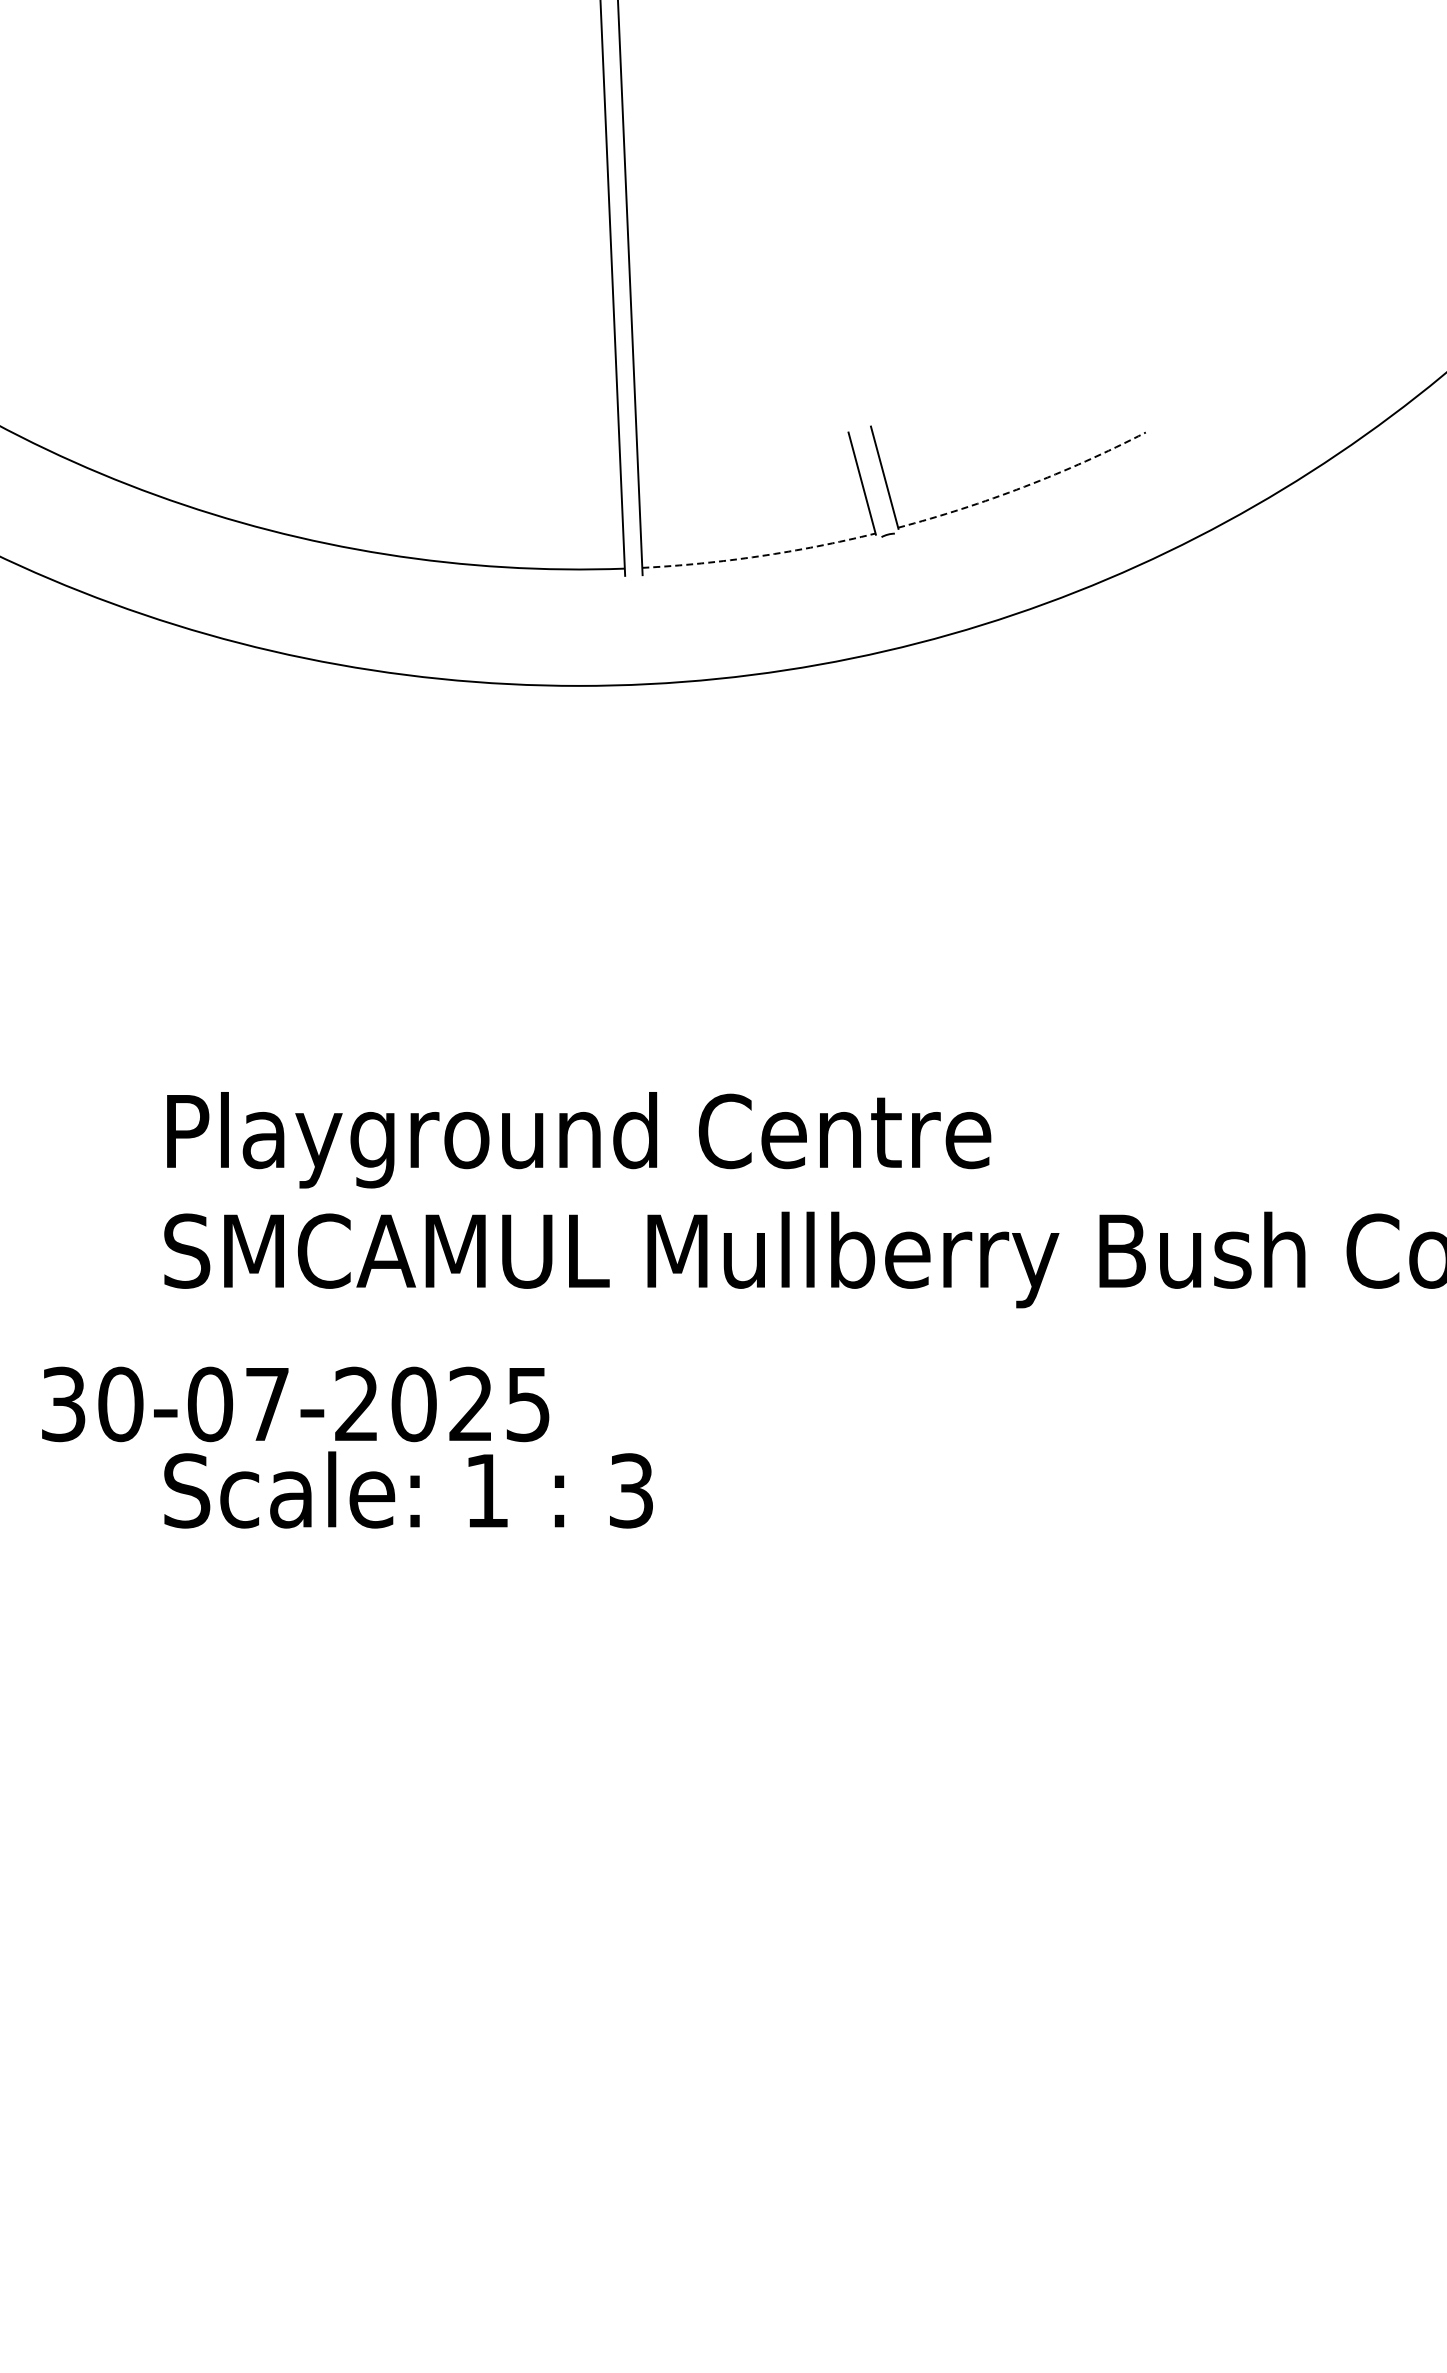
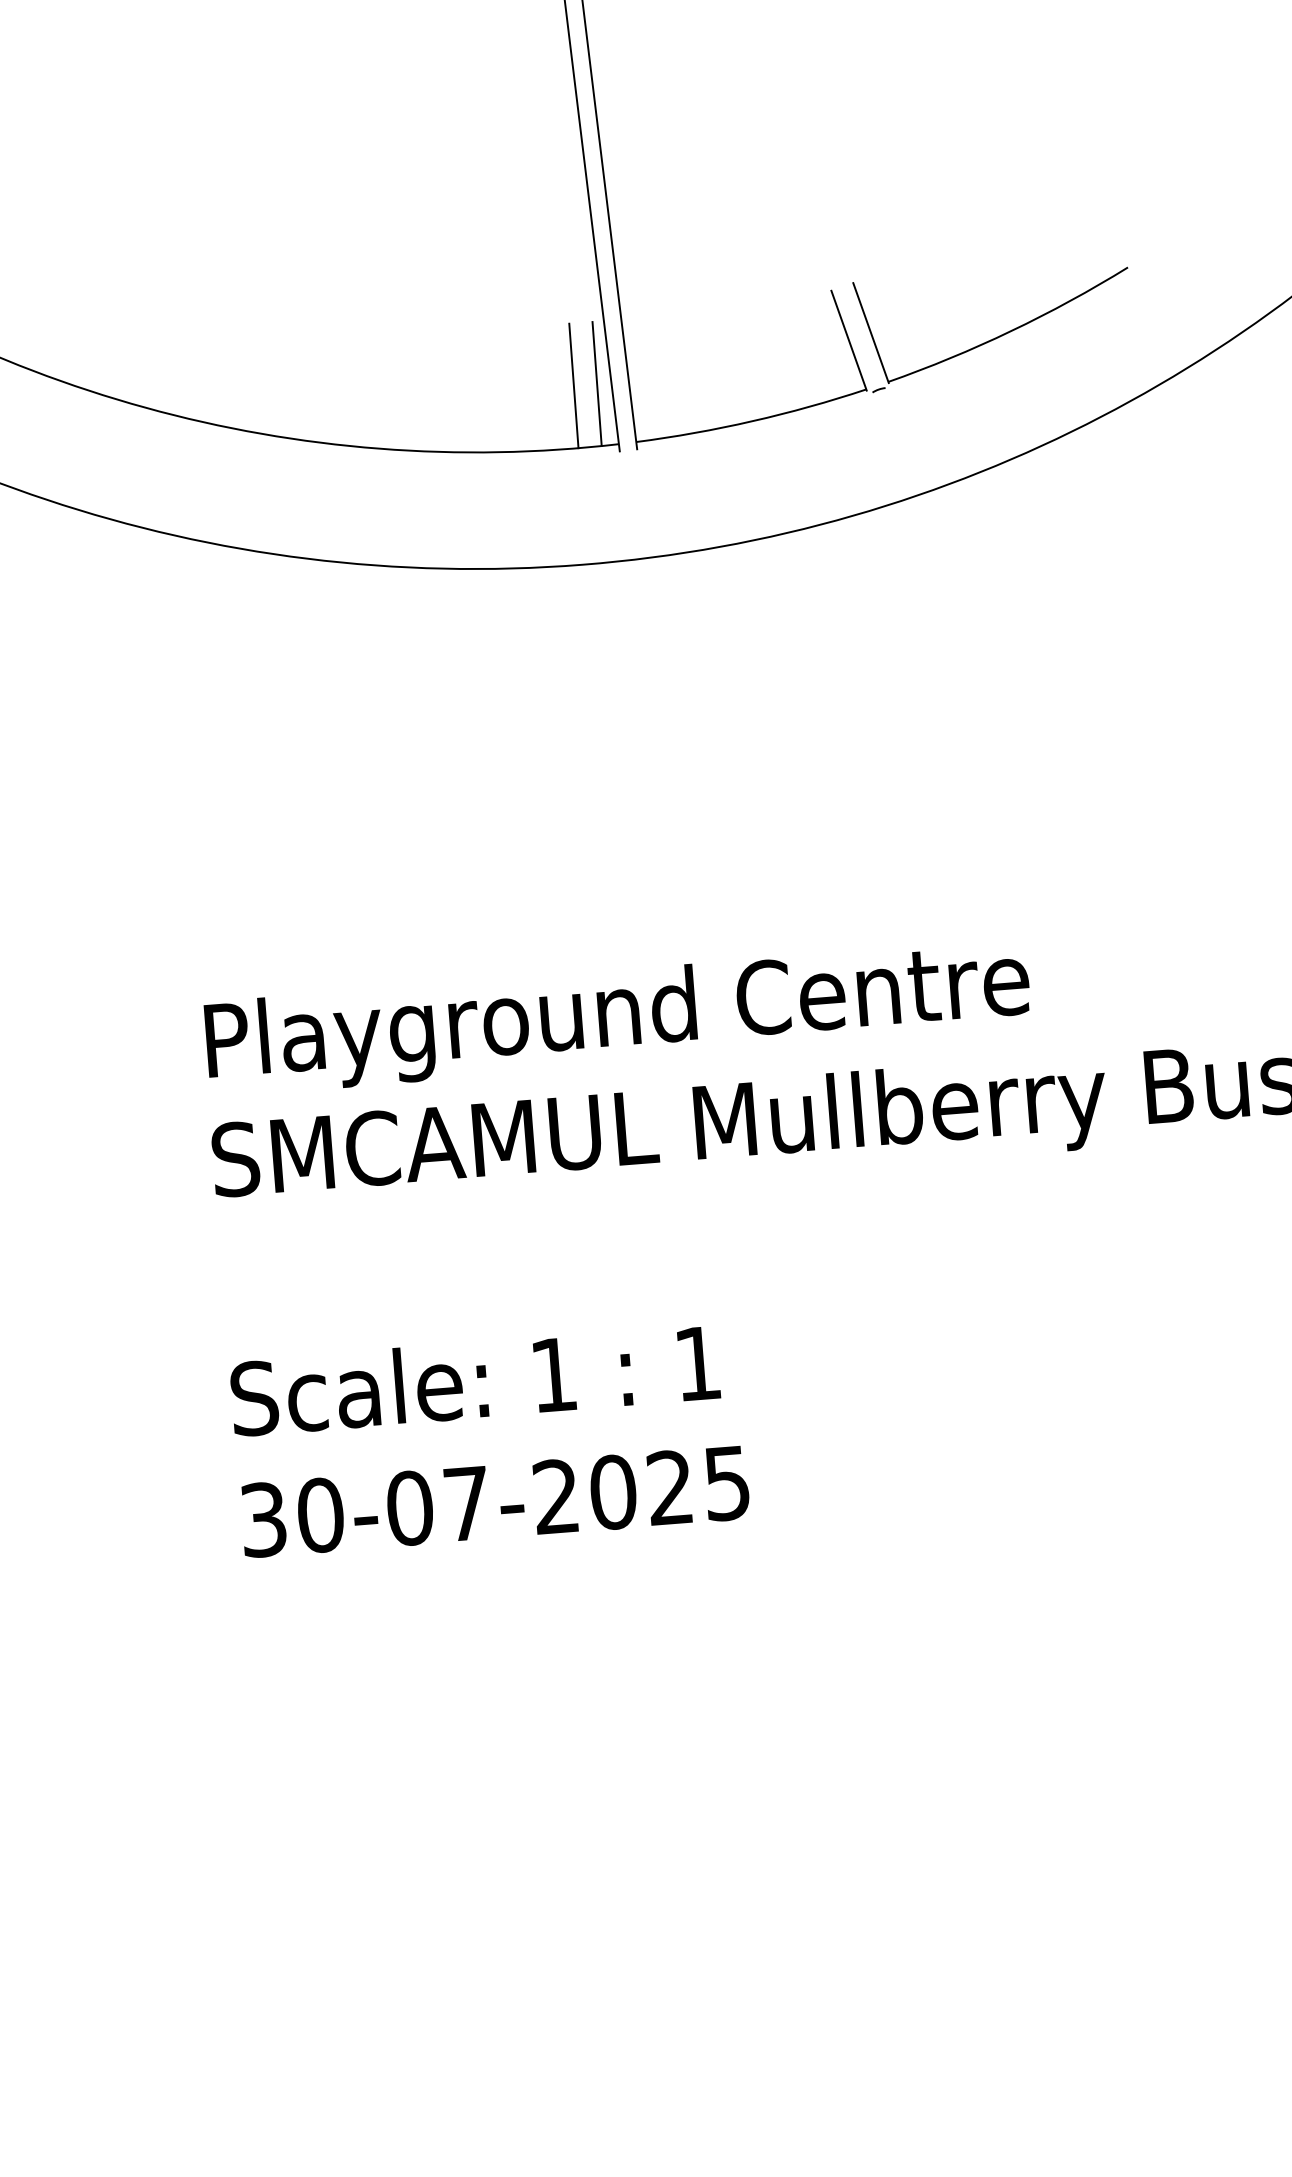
arc: (1024, 486) -> (1011, 330), dashed -> solid
line: (584, 506) -> (573, 385), added
line: (607, 506) -> (596, 383), added
arc: (759, 556) -> (752, 421), dashed -> solid
text: (295, 1404) -> (495, 1501), moved
text: (631, 1490) -> (697, 1363), 3 -> 1

